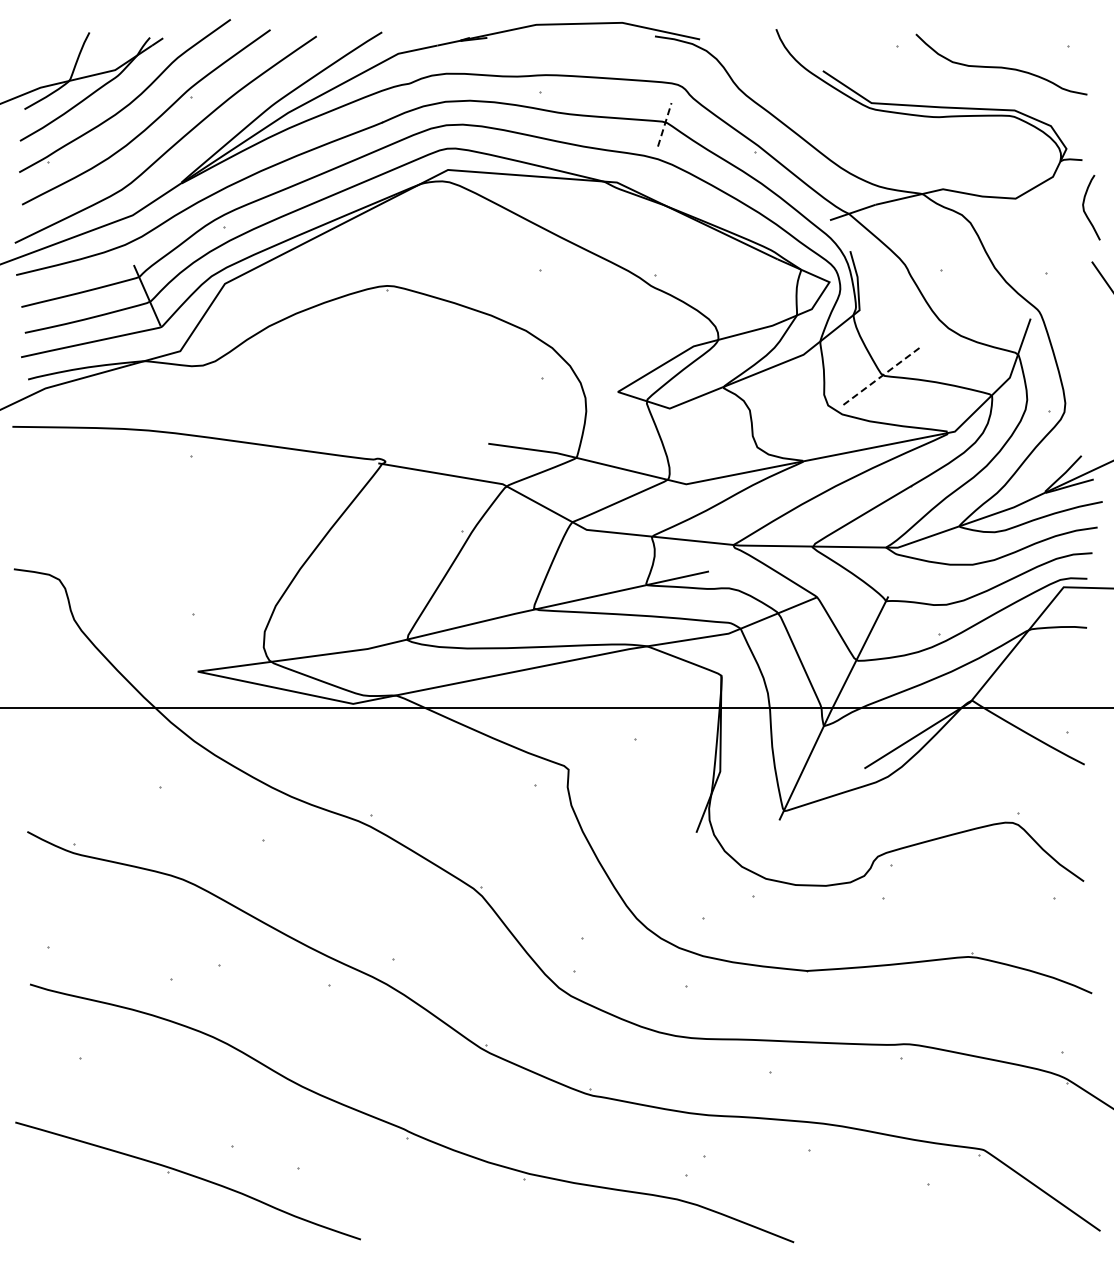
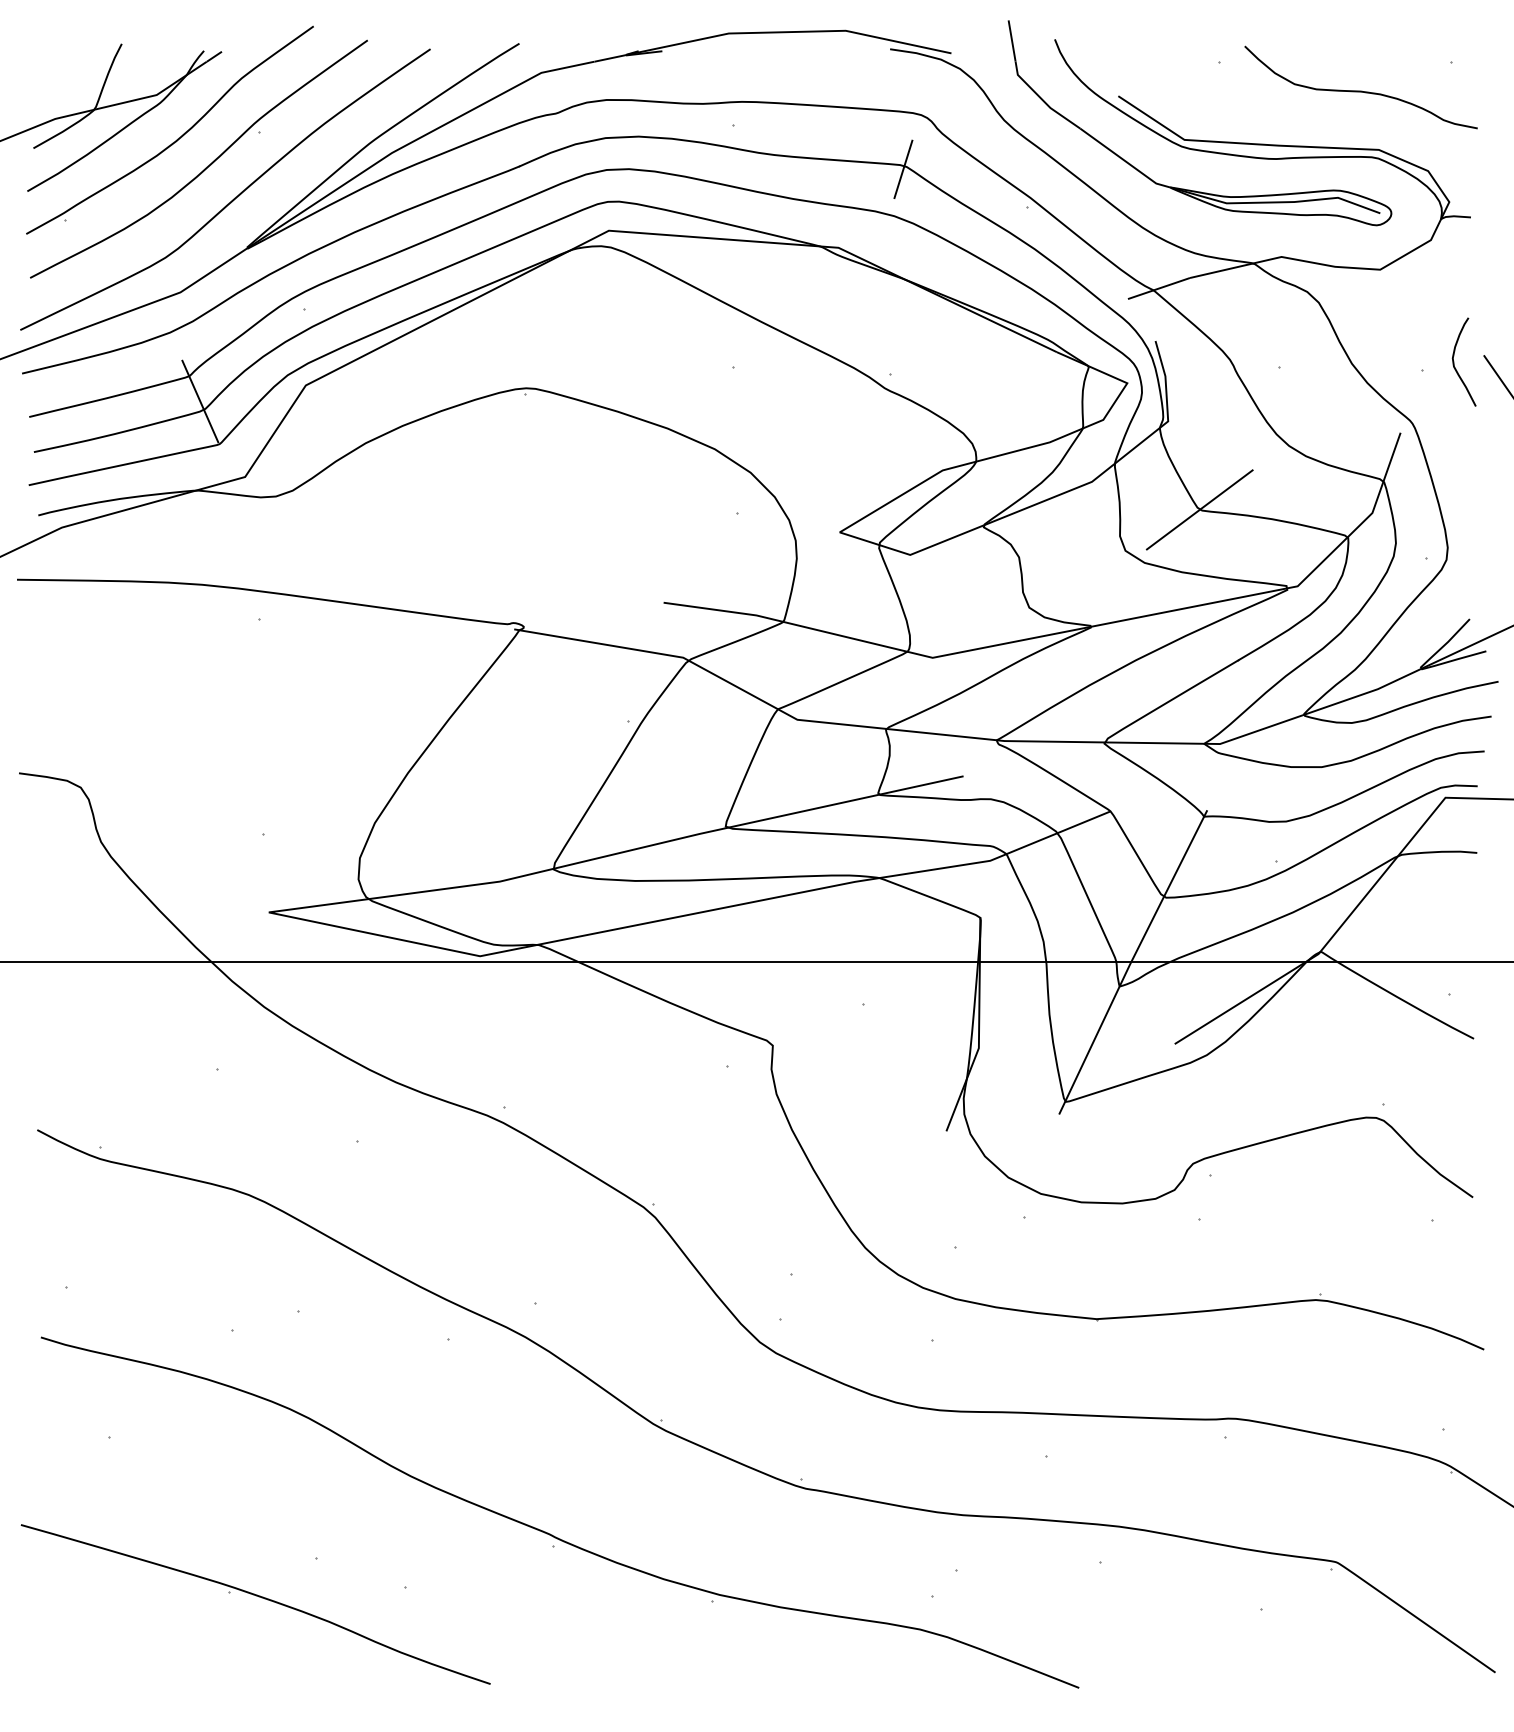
line: (664, 124) -> (903, 168), dashed -> solid
part: (871, 138) -> (1184, 187), added
curve: (1084, 207) -> (1454, 361), moved
line: (883, 375) -> (1200, 509), dashed -> solid

